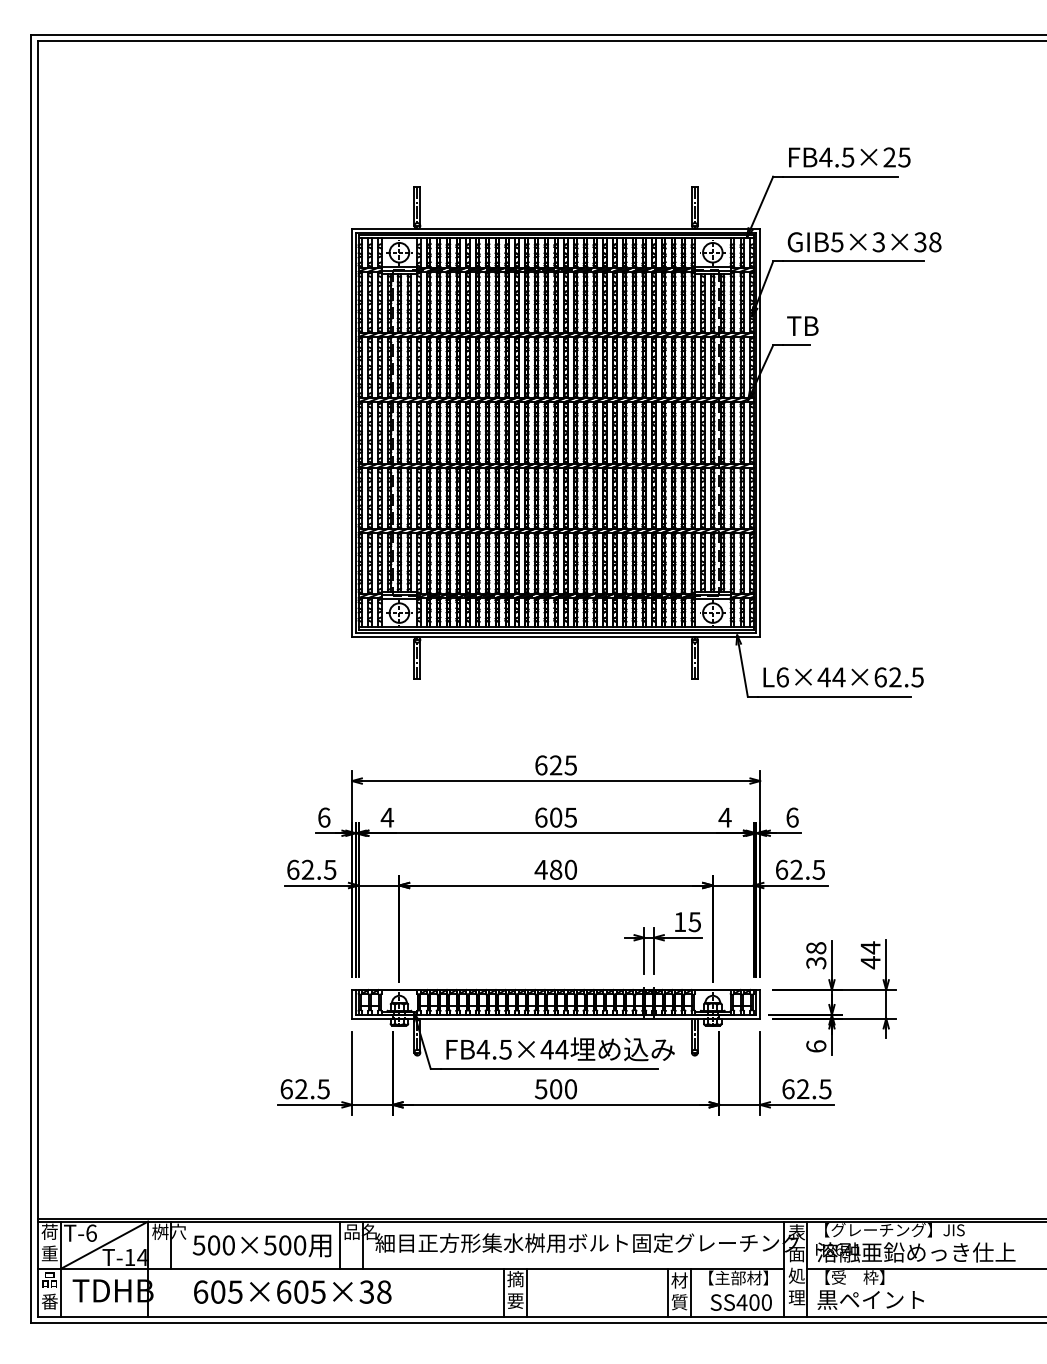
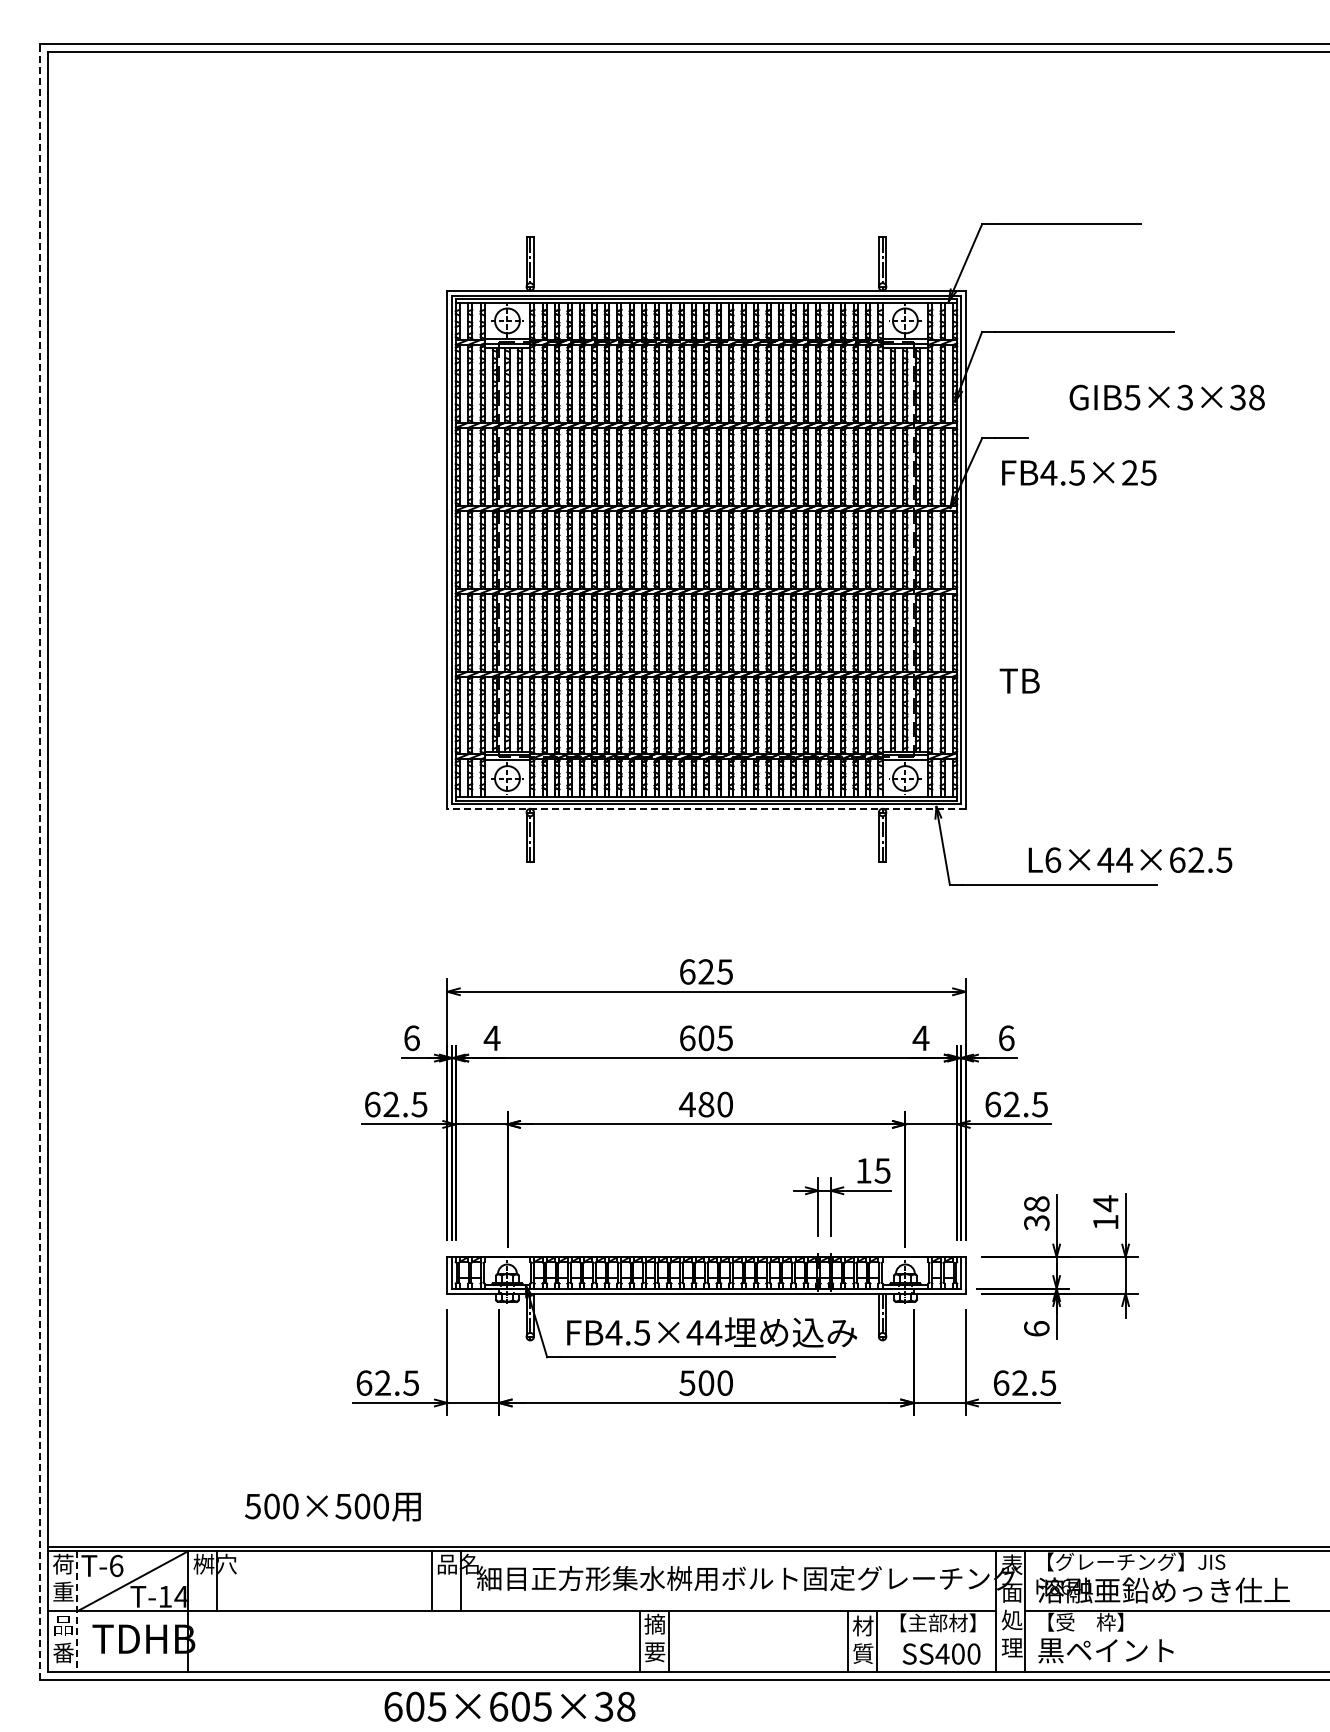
text: (849, 157) -> (1079, 472), moved
text: (864, 242) -> (1166, 397), moved
text: (802, 325) -> (1019, 680), moved
line: (555, 636) -> (705, 808), solid -> dashed
text: (843, 676) -> (1130, 859), moved
line: (30, 679) -> (39, 862), solid -> dashed
text: (870, 962) -> (1105, 1222), 44 -> 14
text: (261, 1245) -> (332, 1506), moved
line: (60, 1269) -> (77, 1611), solid -> dashed
text: (292, 1291) -> (509, 1706), moved

